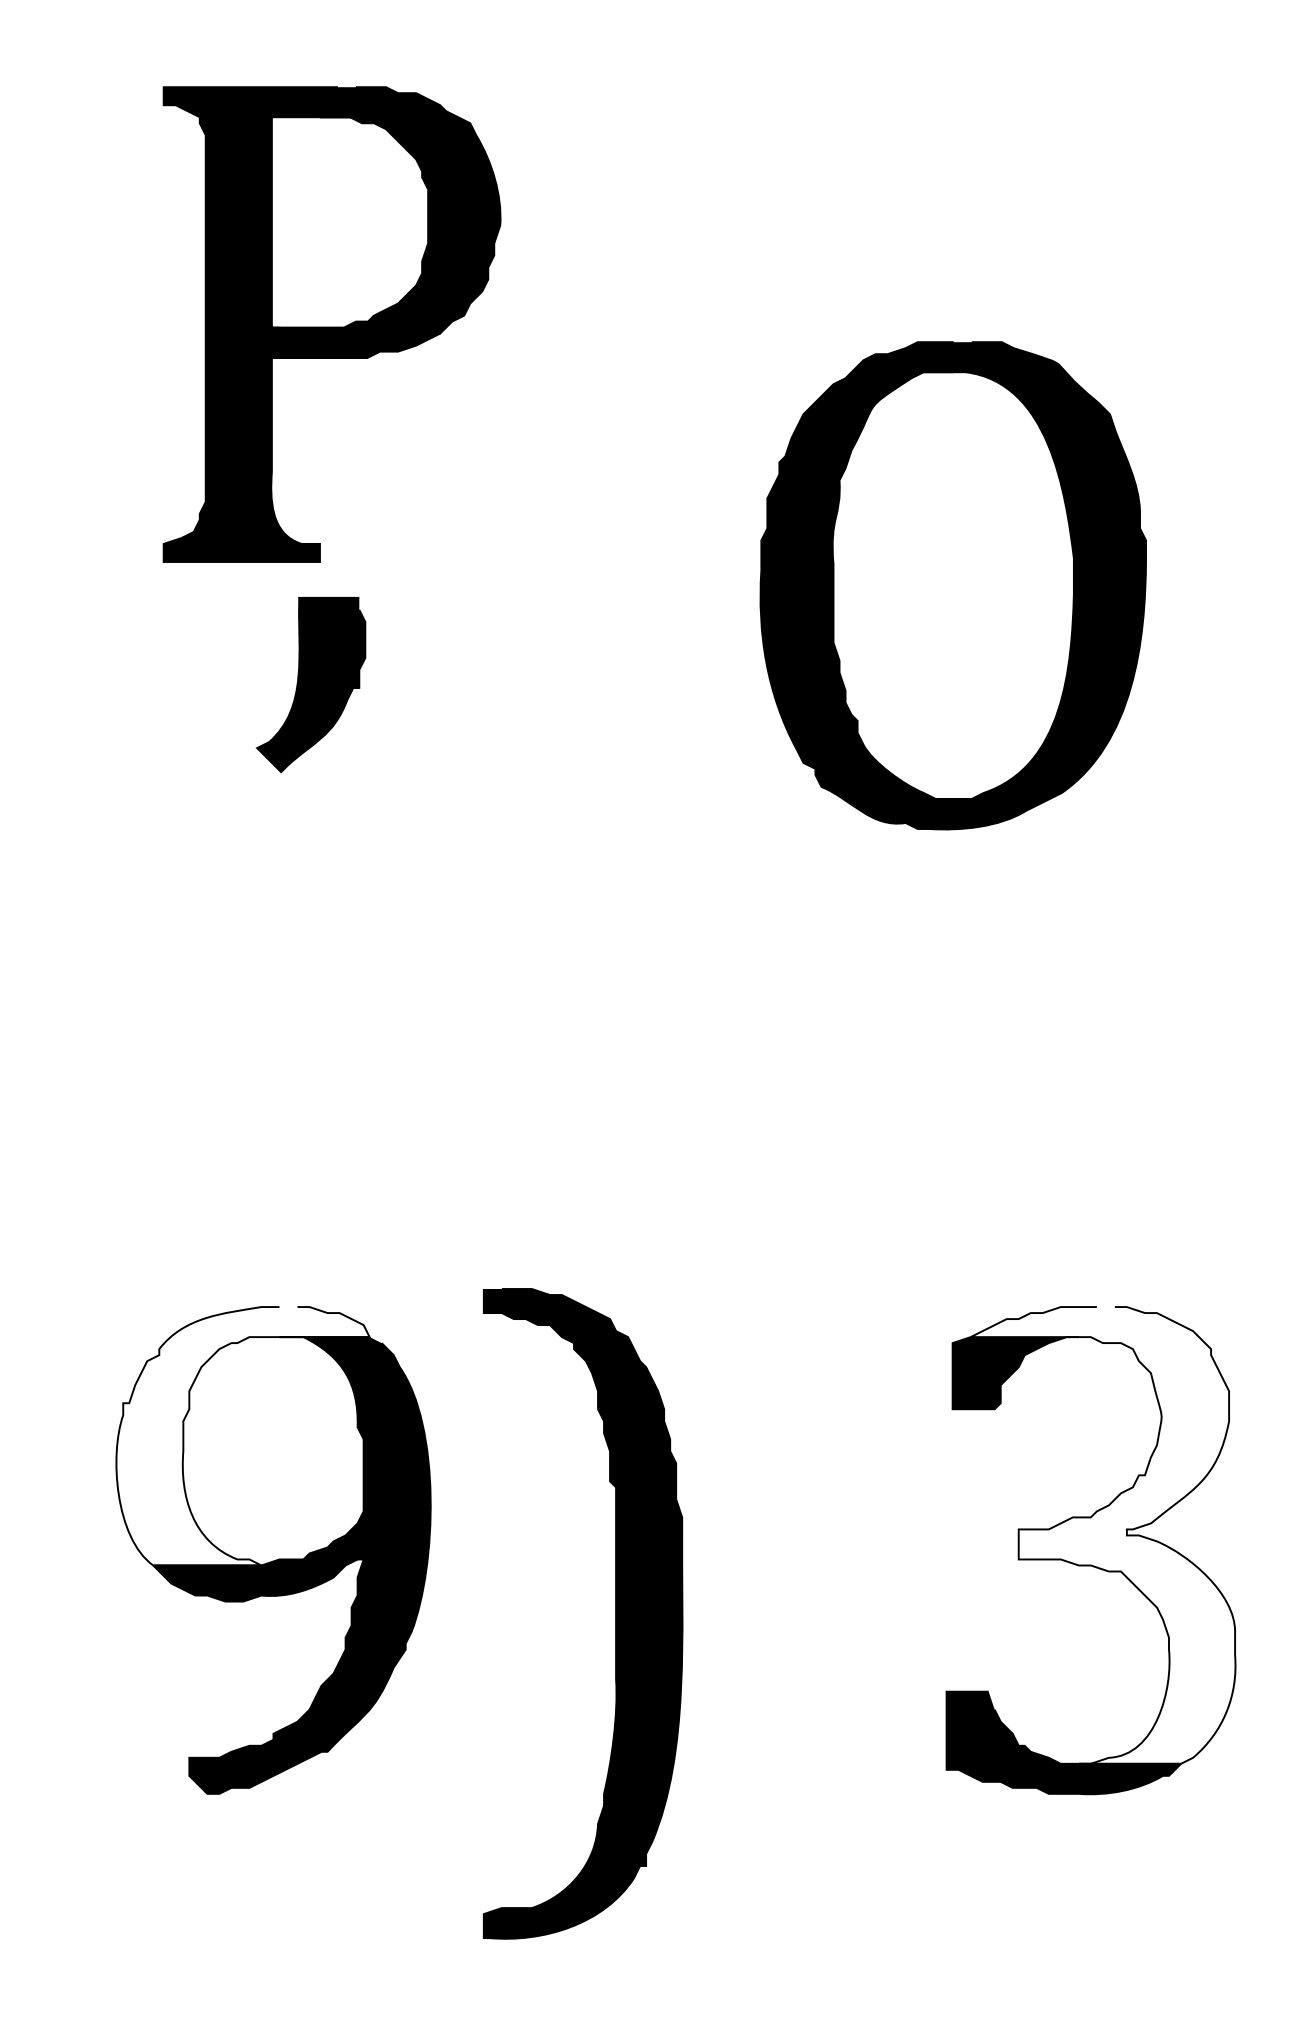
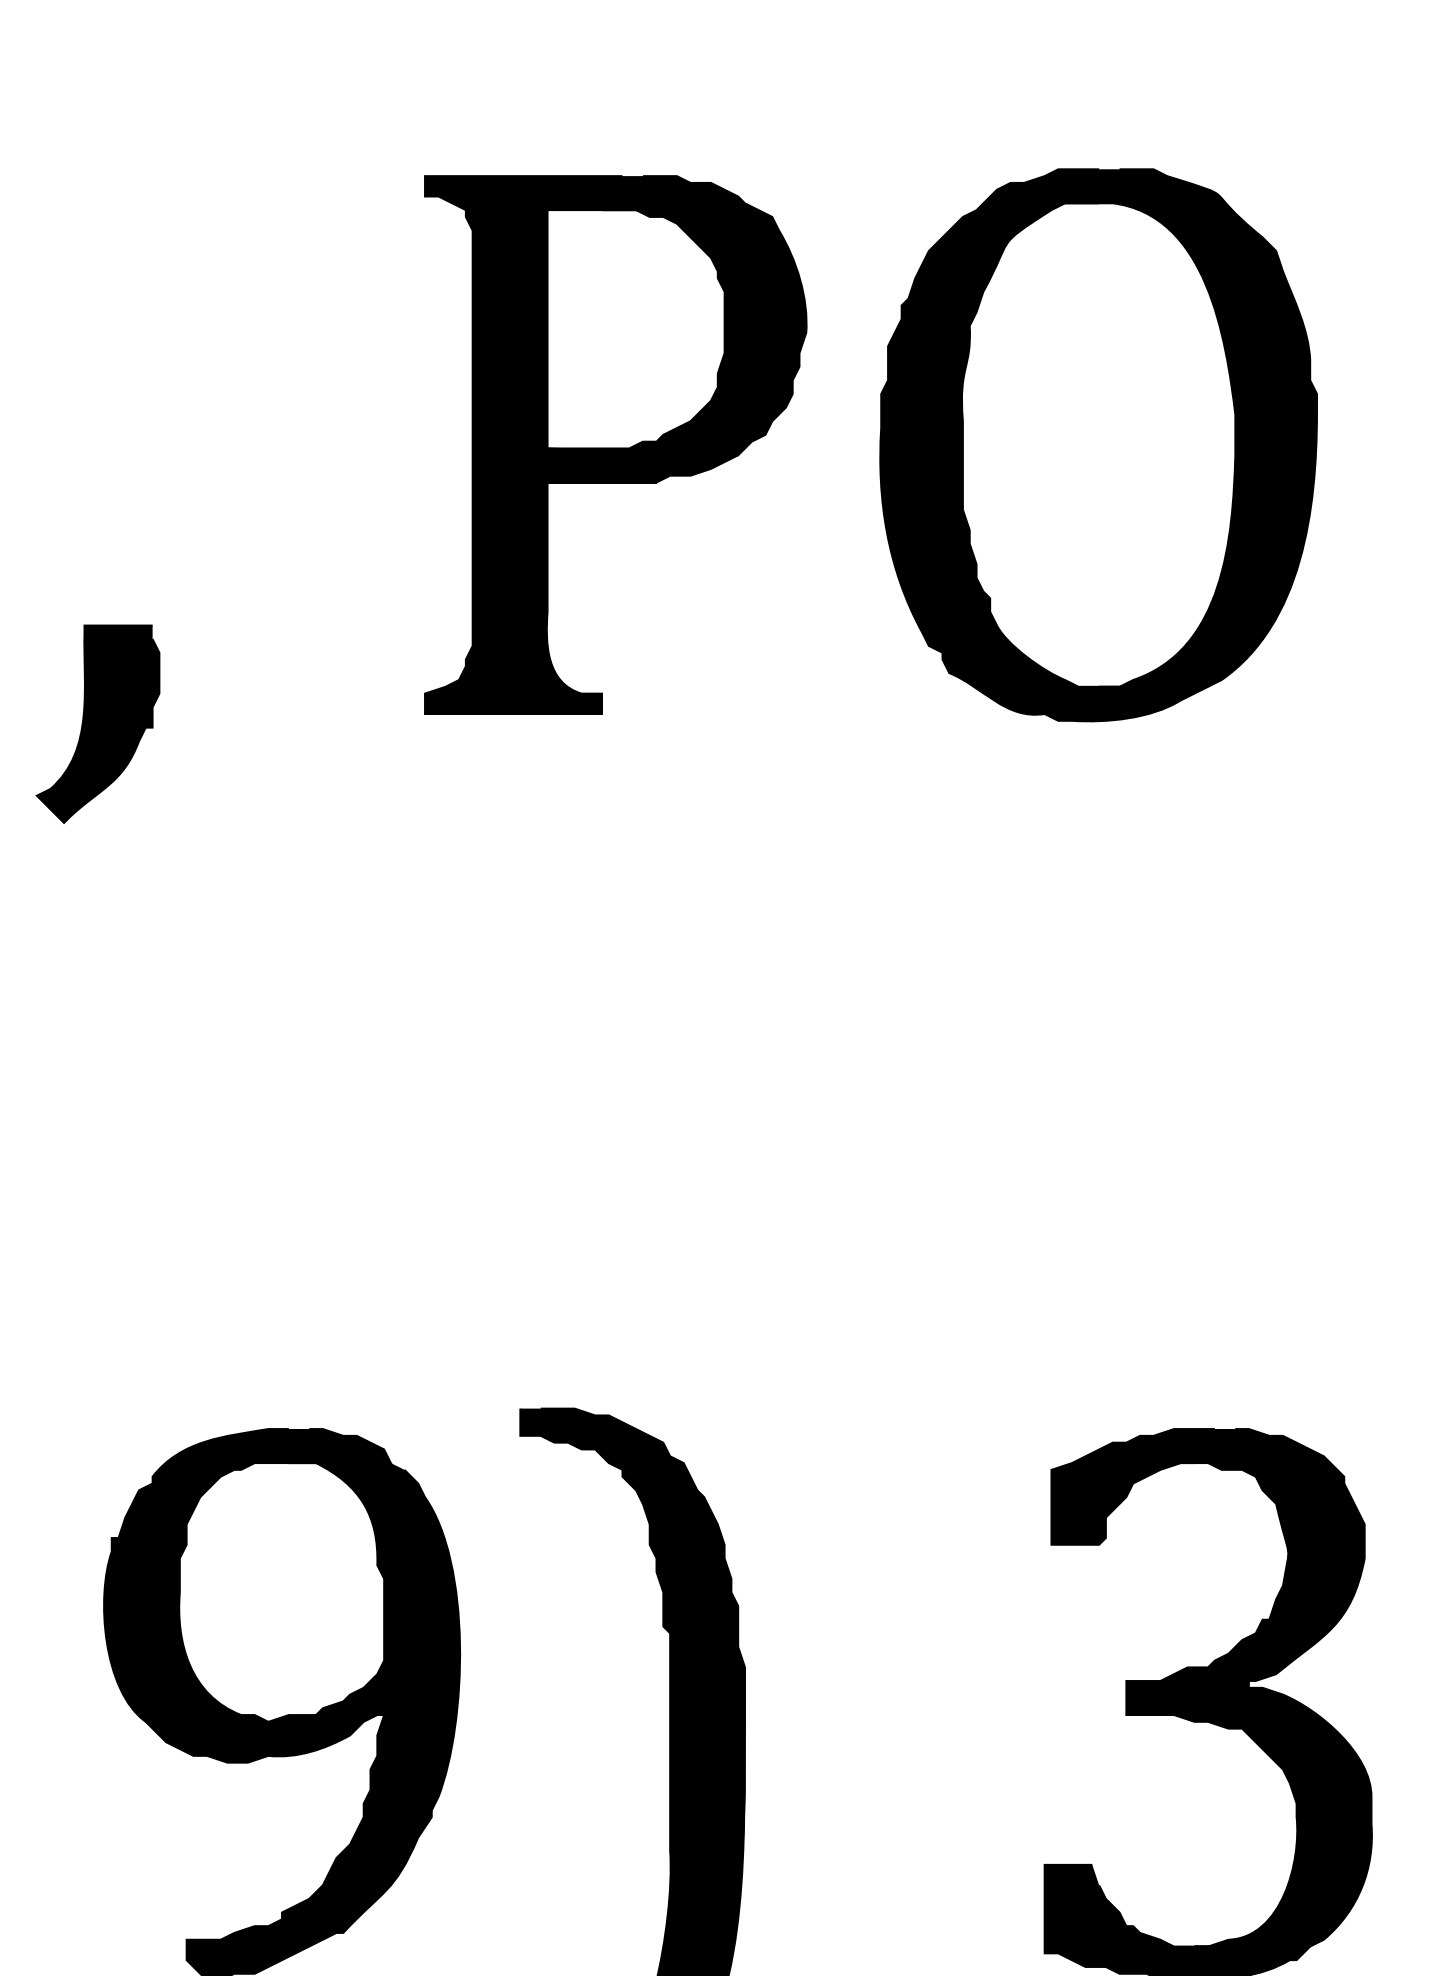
part: (331, 324) -> (615, 444), moved
part: (952, 585) -> (1097, 444), moved
part: (310, 685) -> (97, 724), moved
fill: (242, 1436) -> (246, 1575), added
fill: (1102, 1535) -> (1221, 1687), added

